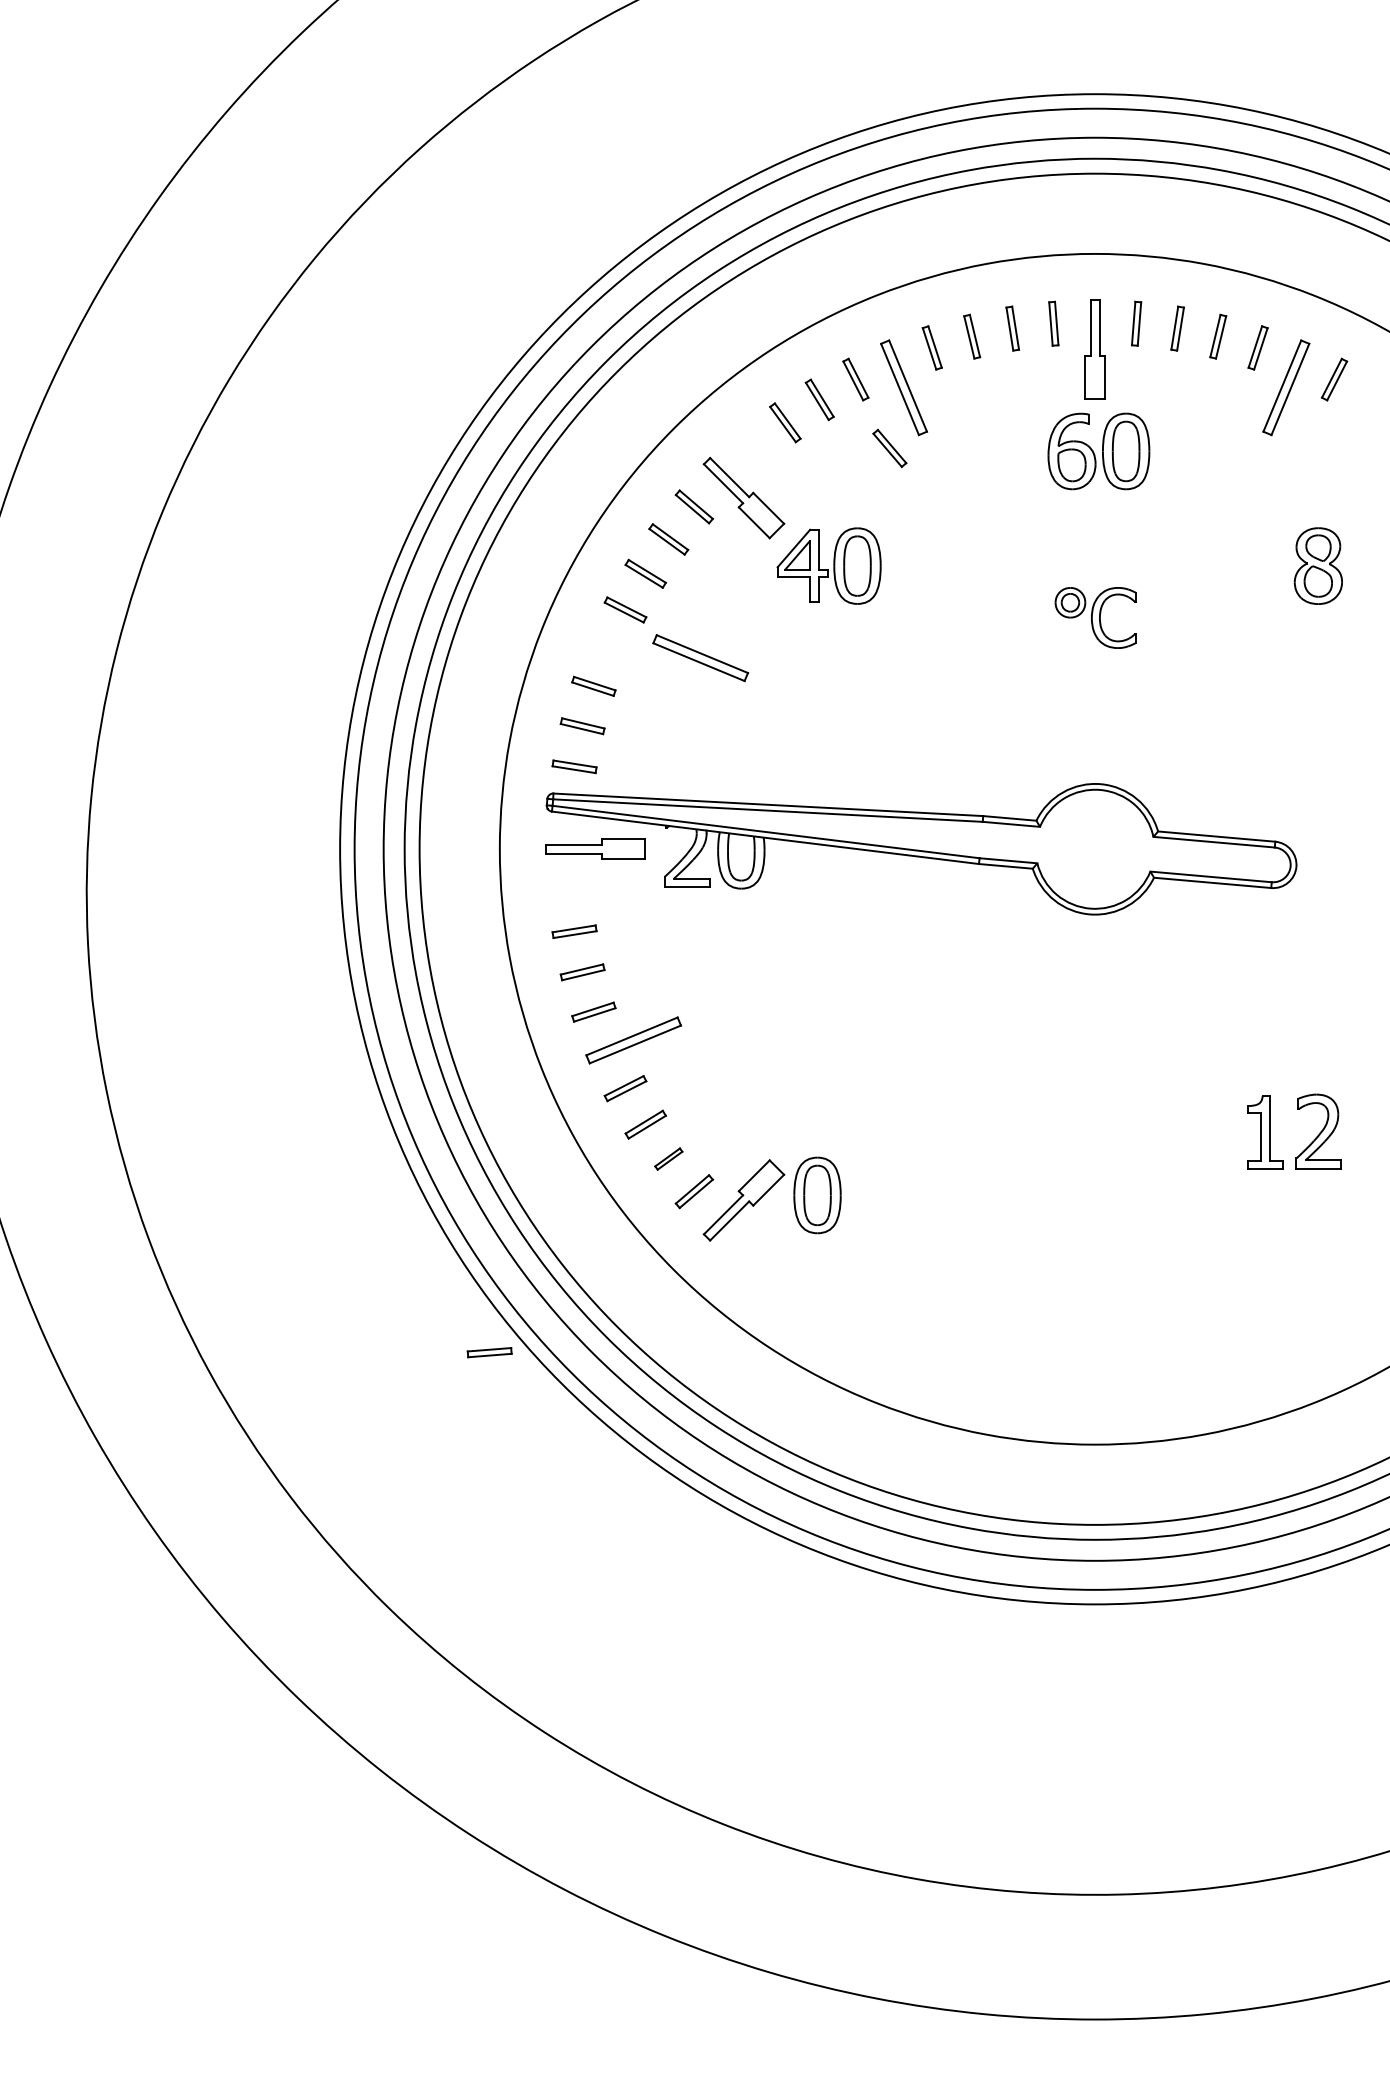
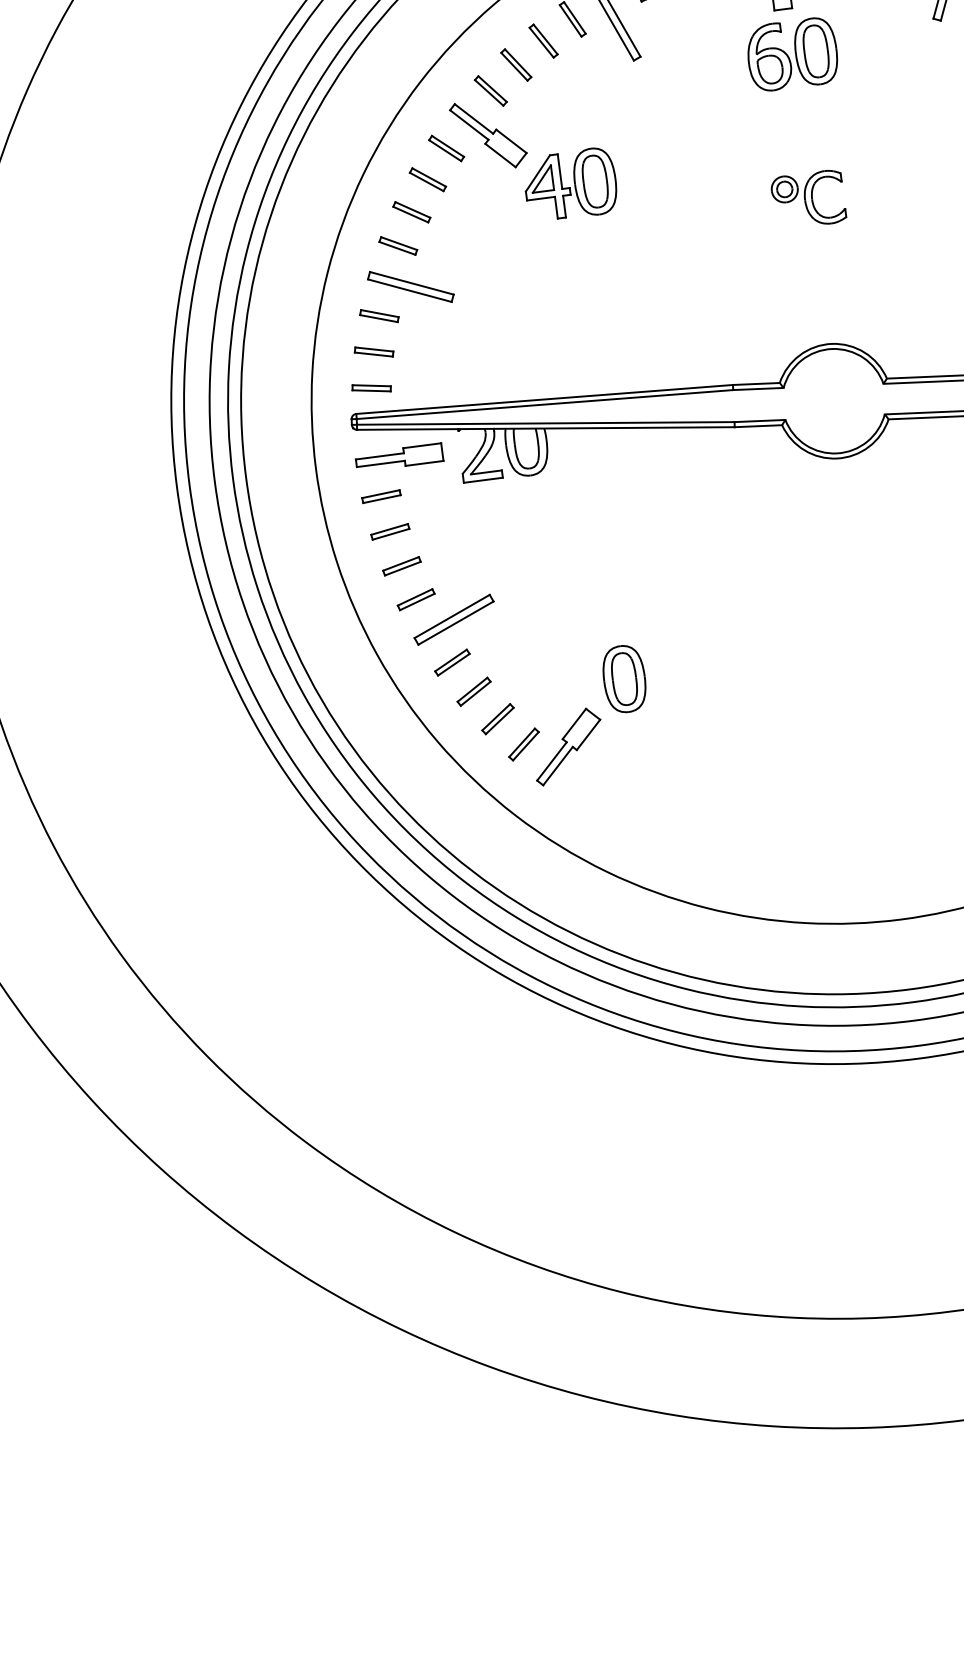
part: (889, 448) -> (490, 91), moved
part: (700, 658) -> (410, 287), moved
part: (668, 1158) -> (497, 718), size x1.43
part: (817, 1195) -> (624, 679), moved
part: (489, 1352) -> (381, 496), moved

